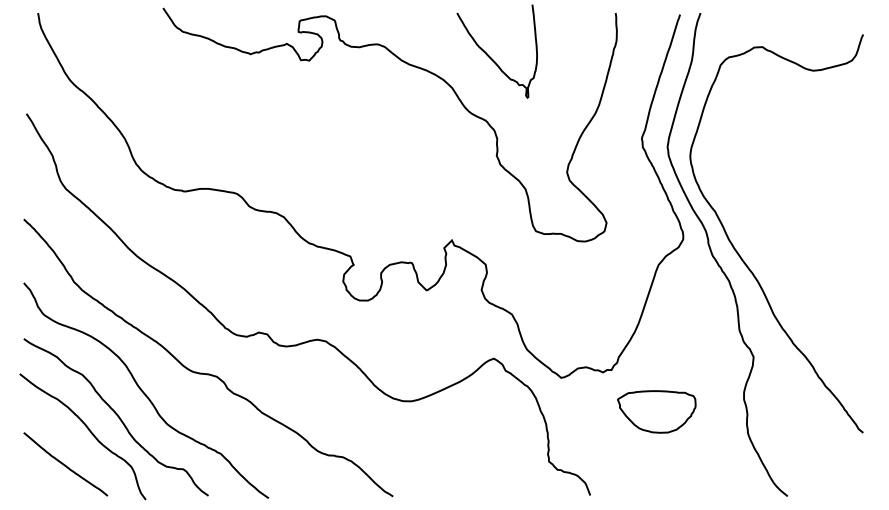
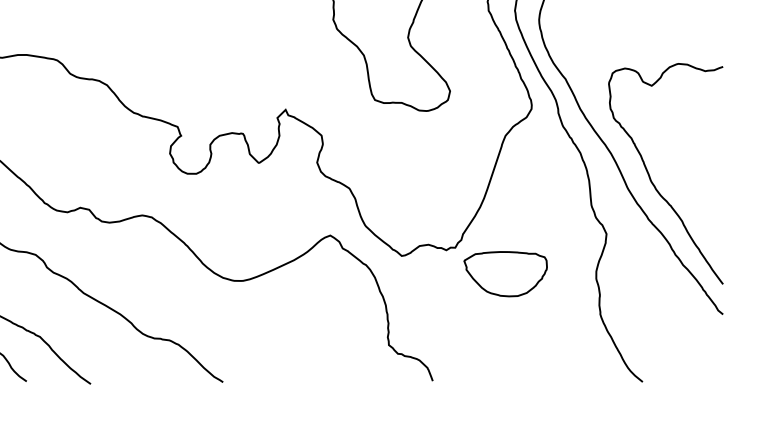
curve: (796, 306) -> (652, 180), added
part: (656, 411) -> (505, 273), moved

